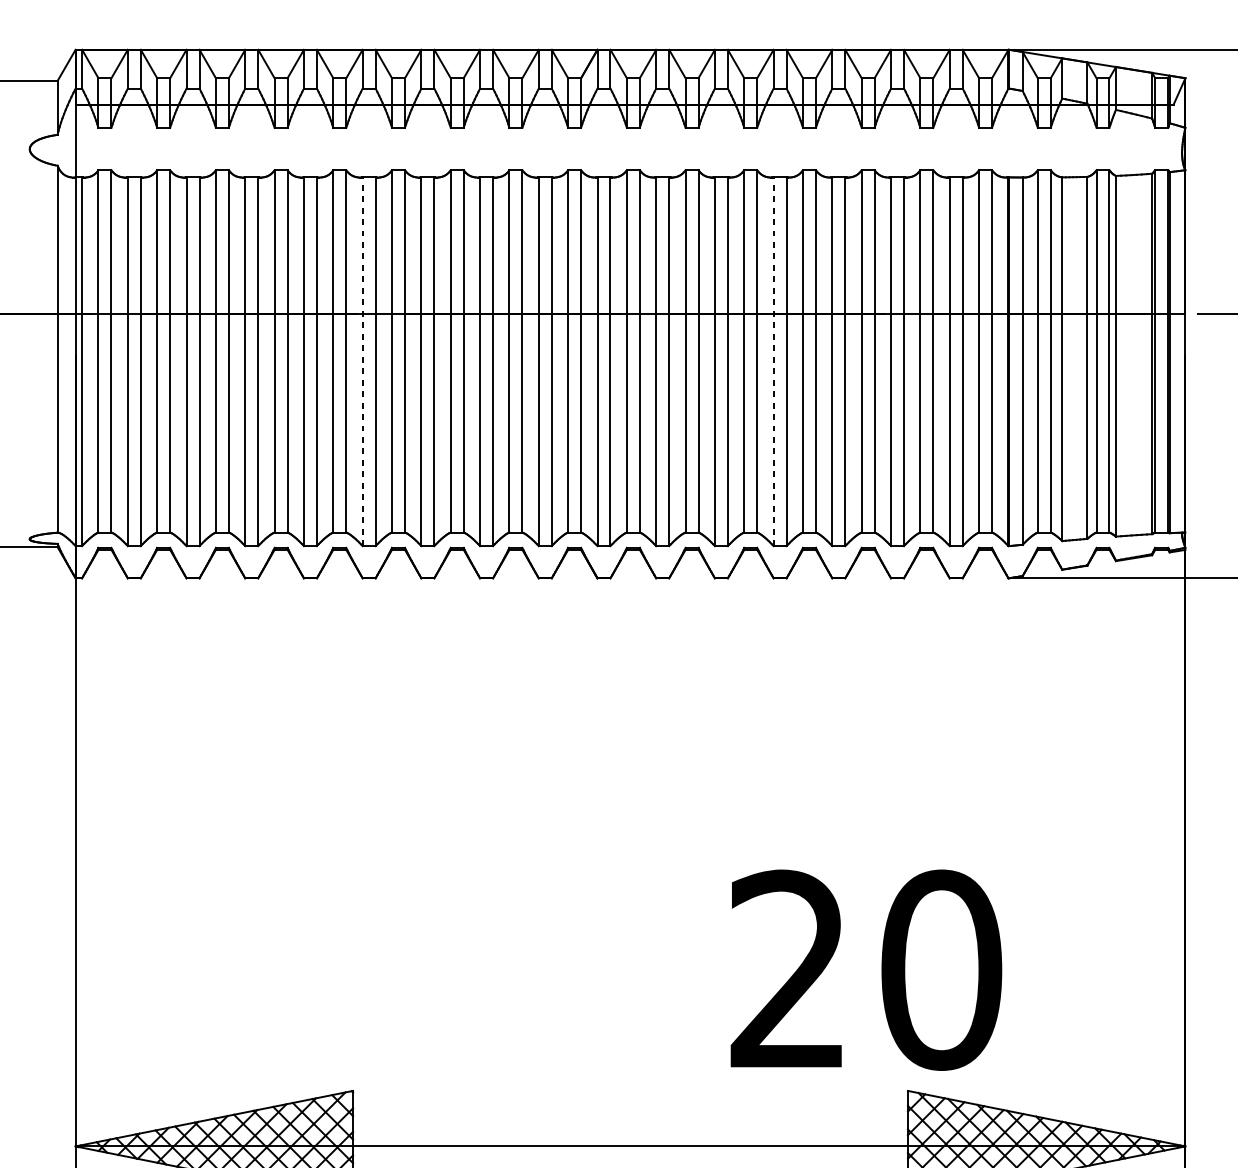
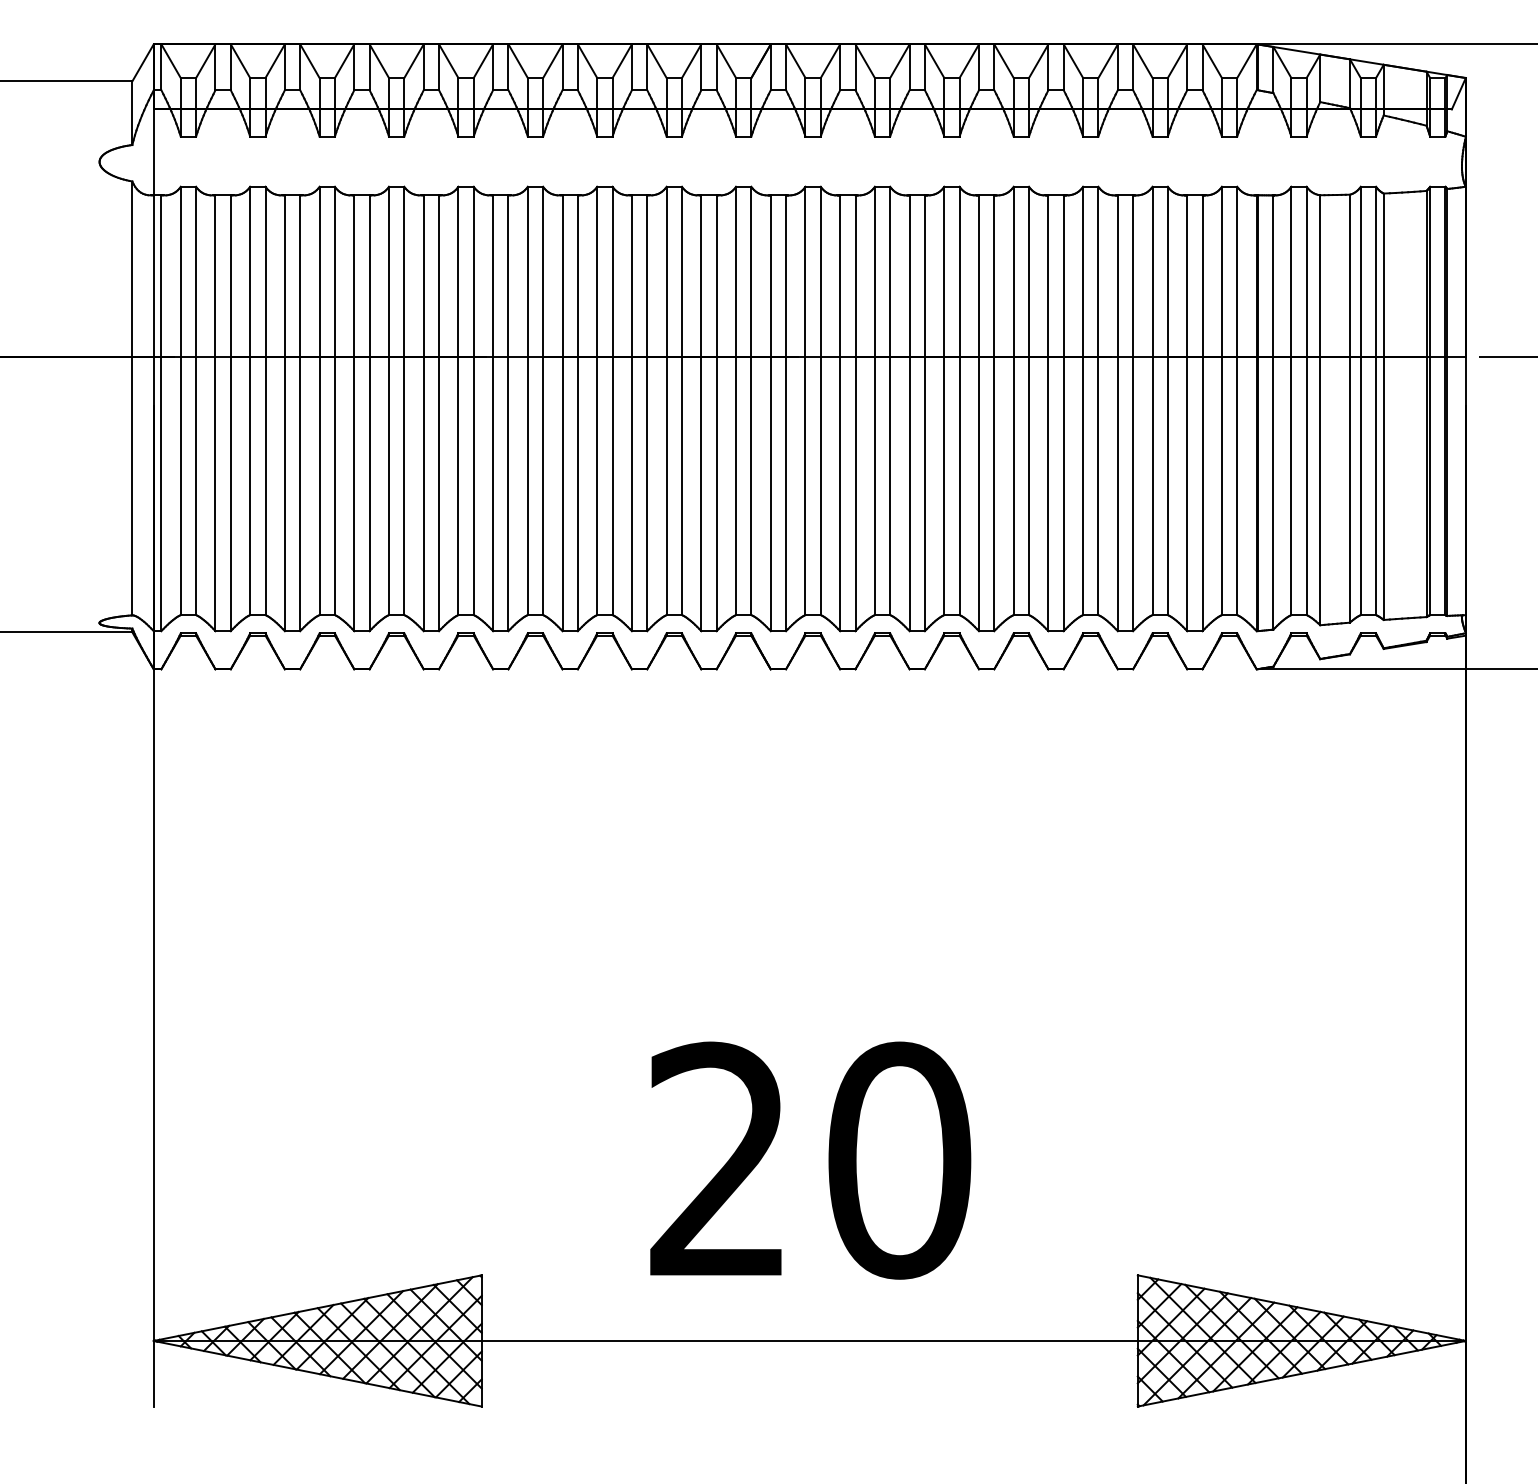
line: (363, 361) -> (493, 413), dashed -> solid
line: (774, 361) -> (979, 413), dashed -> solid
text: (866, 970) -> (810, 1160), moved

